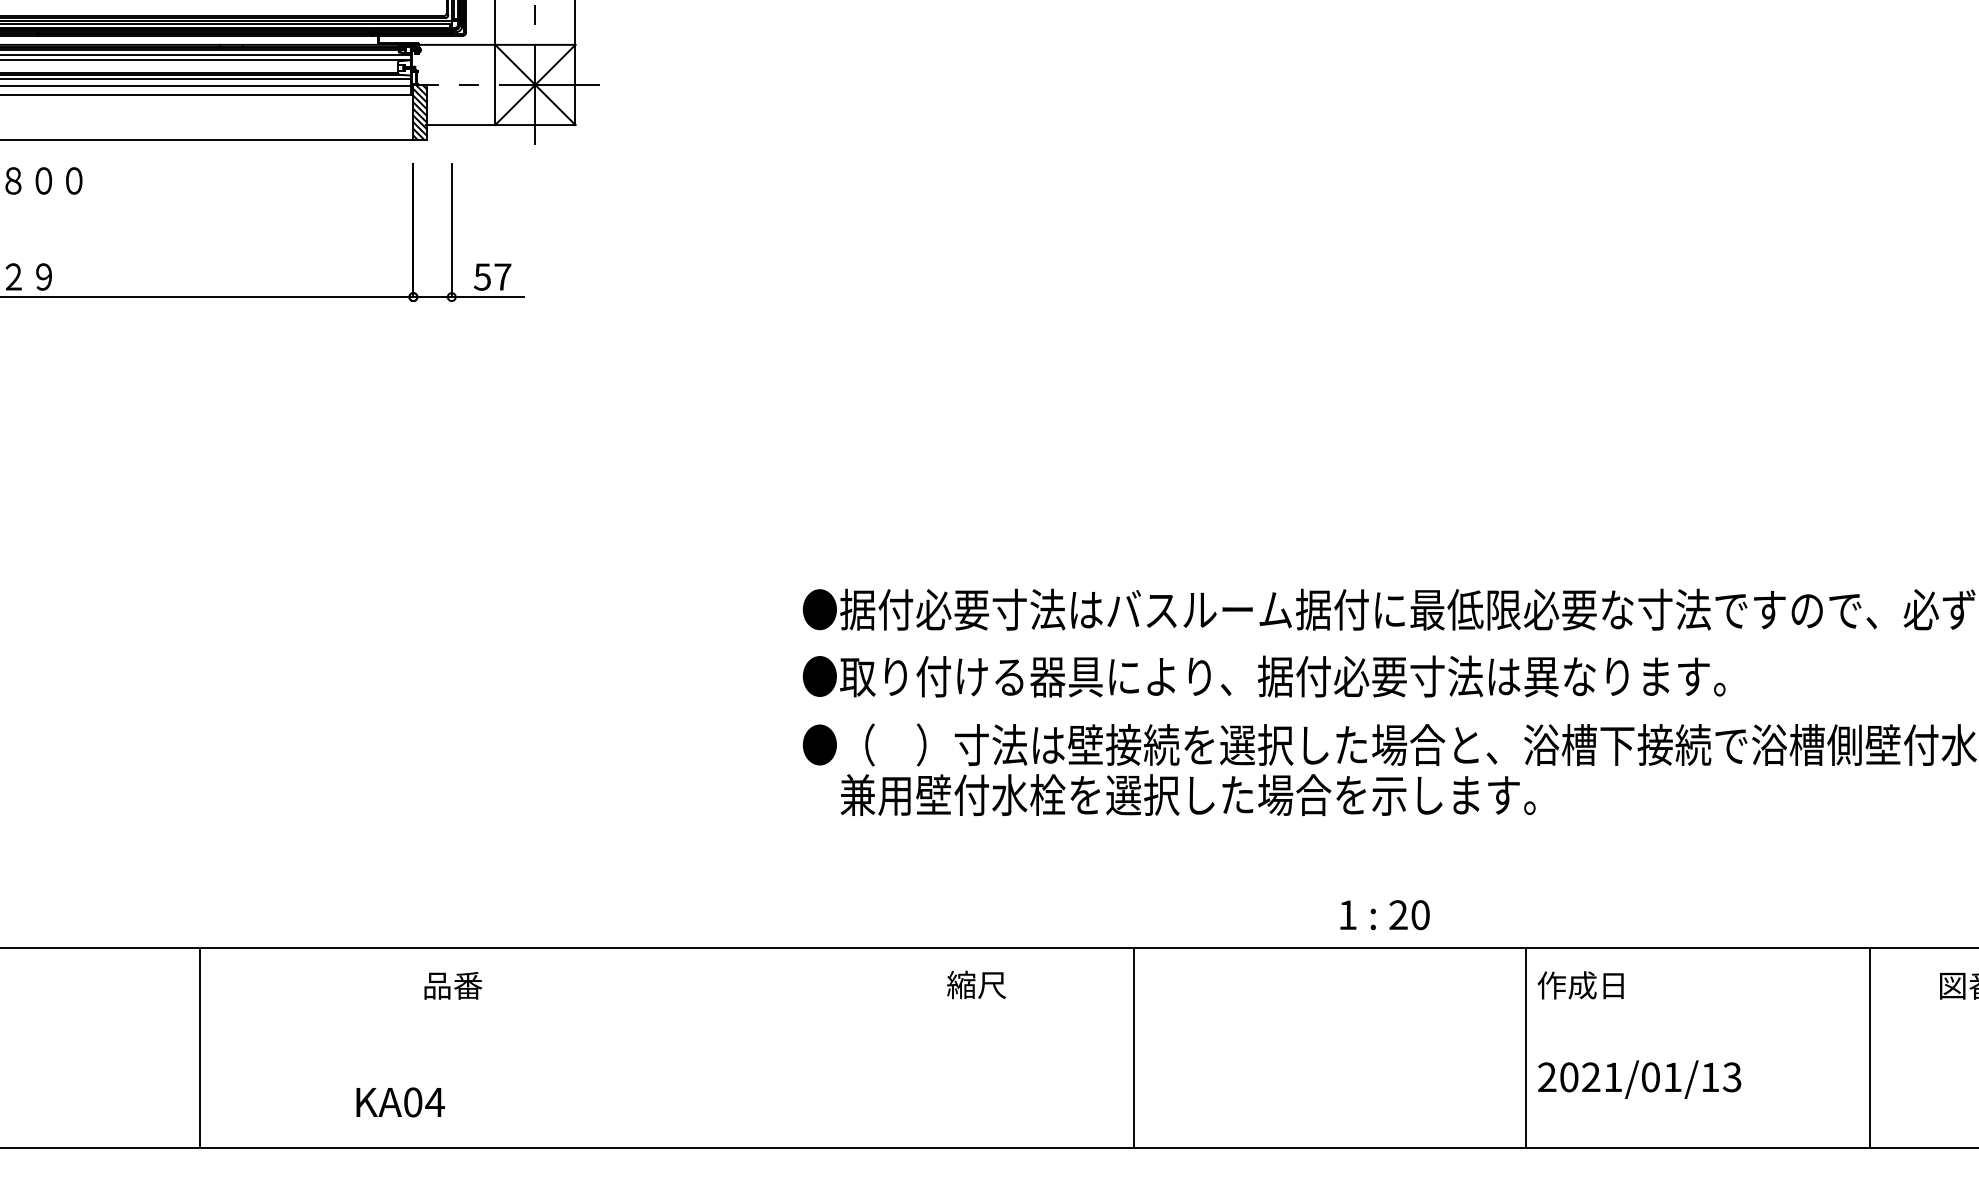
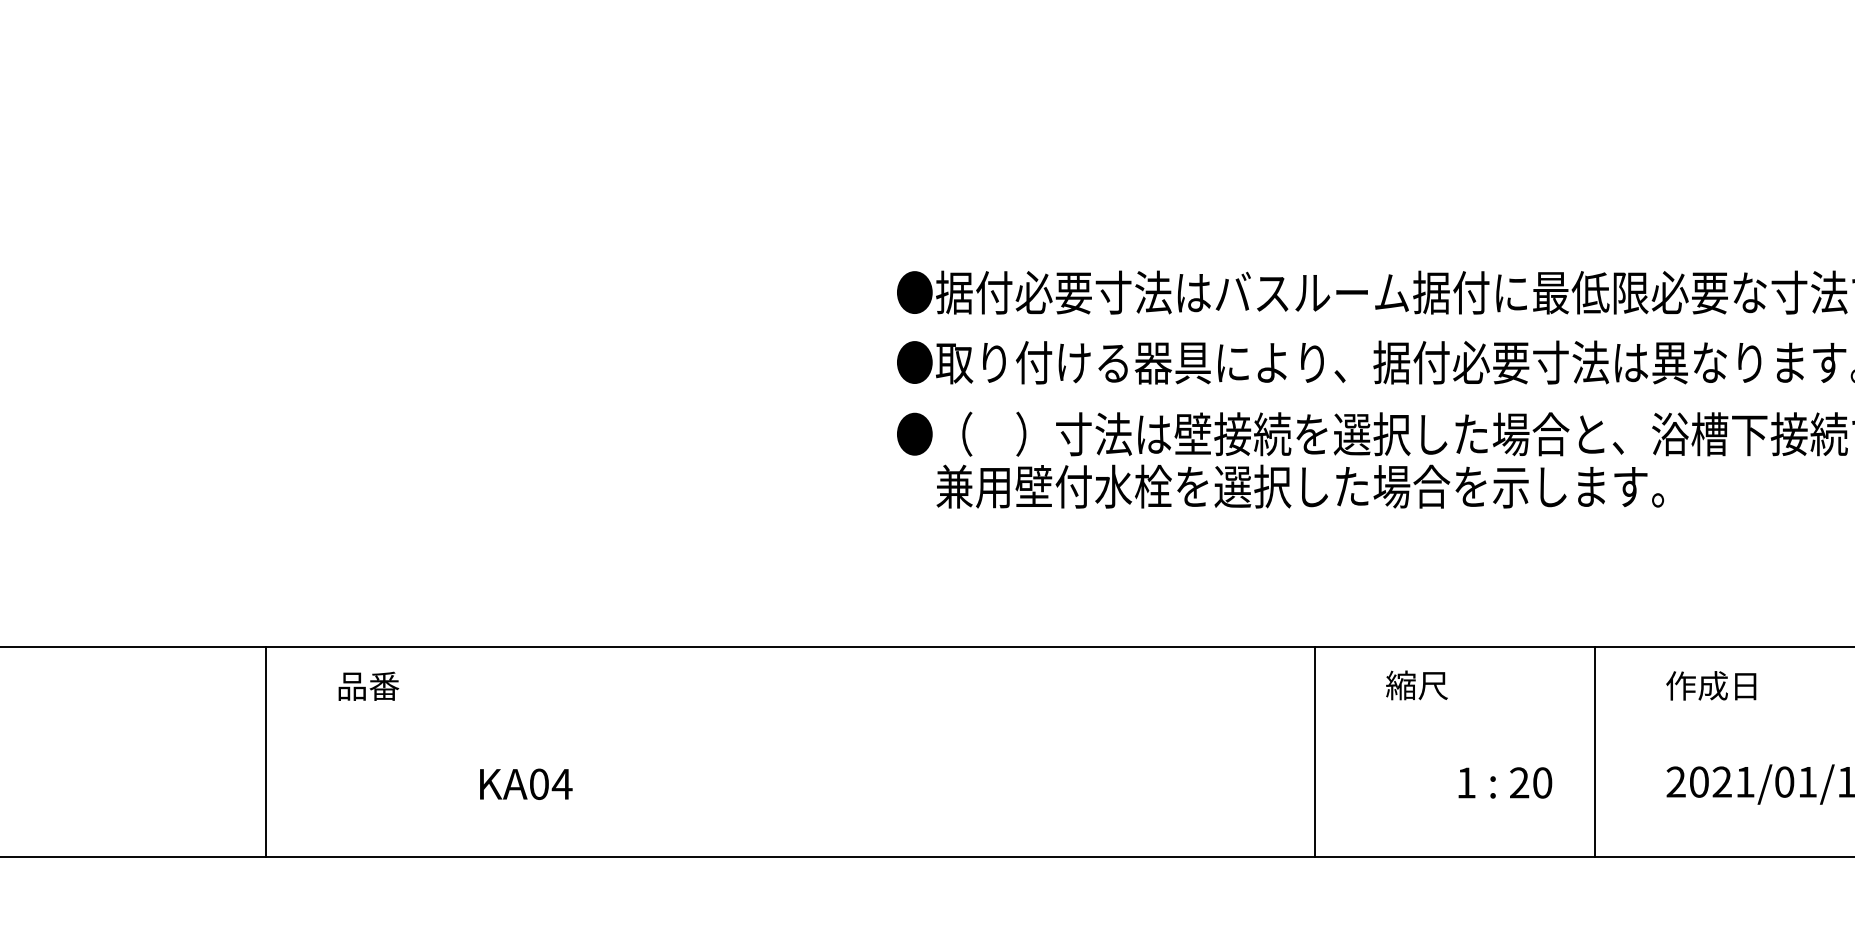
text: (1384, 915) -> (1504, 783), moved
text: (976, 984) -> (1416, 684), moved
text: (453, 985) -> (369, 685), moved
line: (1134, 1048) -> (1315, 751), moved
line: (1525, 1048) -> (1594, 751), moved
text: (400, 1102) -> (526, 784), moved

